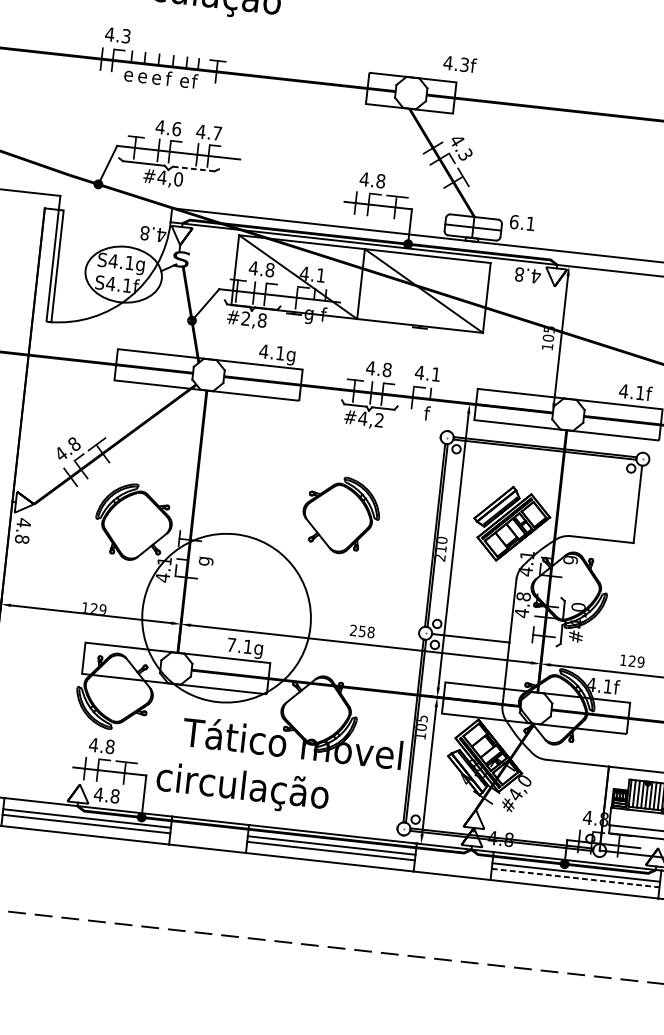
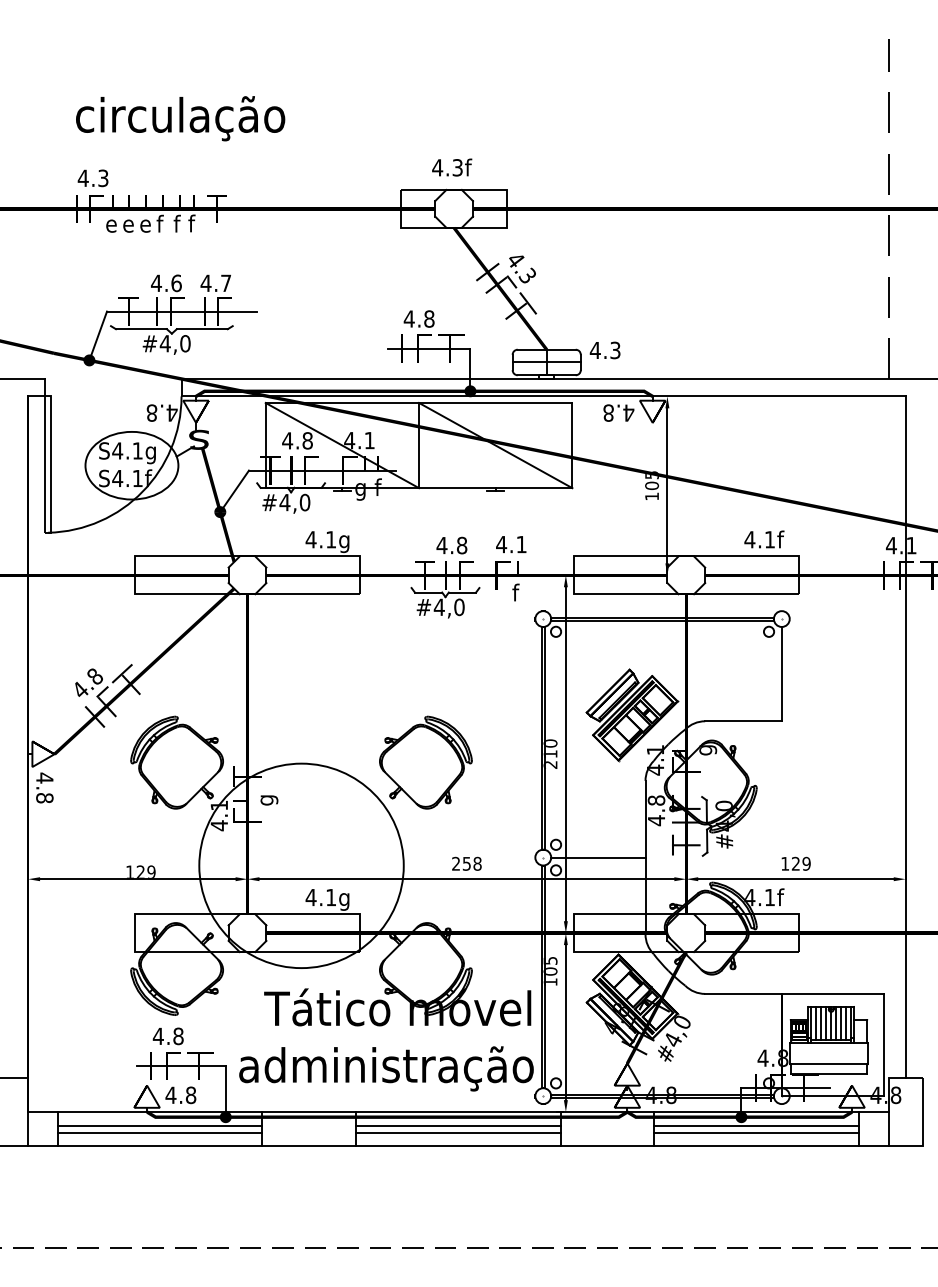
text: (460, 64) -> (452, 167), moved
text: (183, 80) -> (178, 223), e -> f
line: (193, 169) -> (202, 329), dashed -> solid
text: (521, 222) -> (604, 350), 6.1 -> 4.3
text: (253, 319) -> (294, 502), #2,8 -> #4,0
text: (379, 420) -> (459, 607), #4,2 -> #4,0
part: (340, 515) -> (425, 762), moved
text: (231, 644) -> (310, 897), 7.1g -> 4.1g
text: (277, 792) -> (386, 1068), circulação -> administração
line: (576, 878) -> (757, 1132), dashed -> solid

